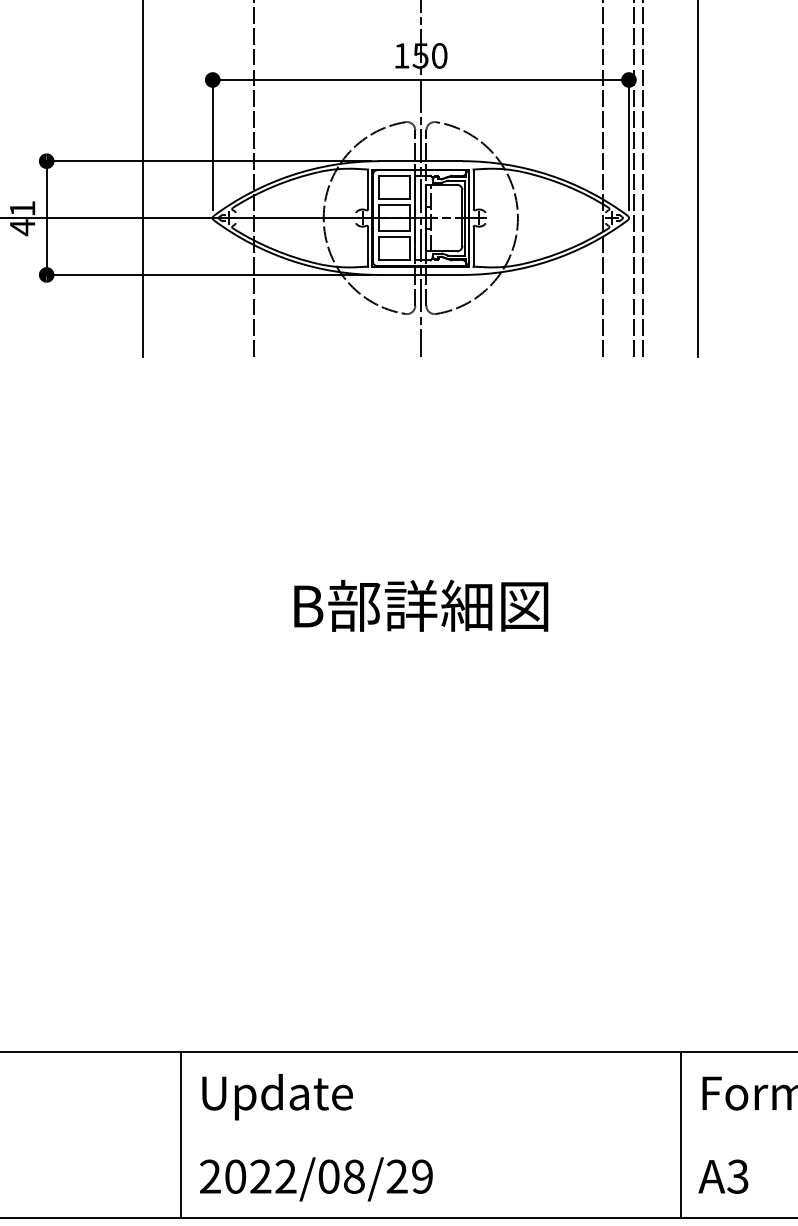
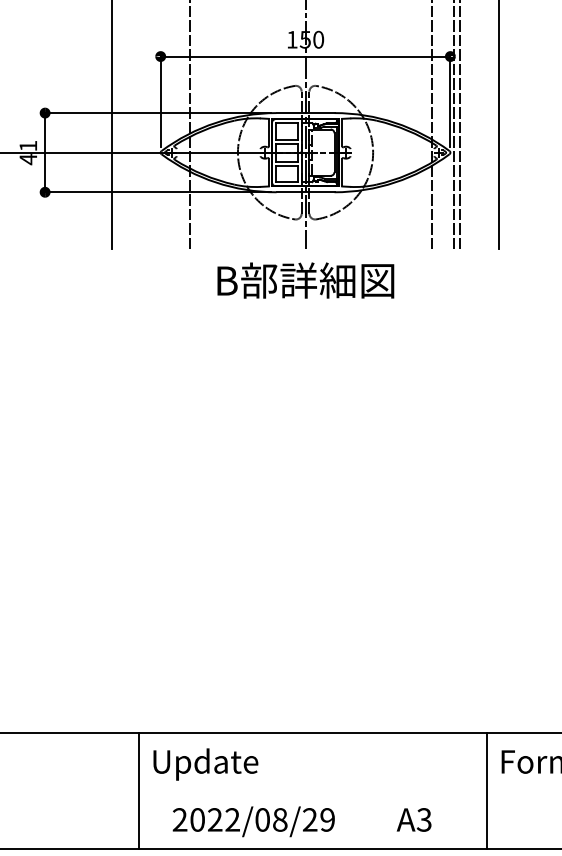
text: (420, 605) -> (305, 280), moved
text: (722, 1176) -> (413, 819), moved
text: (315, 1178) -> (253, 821), moved

